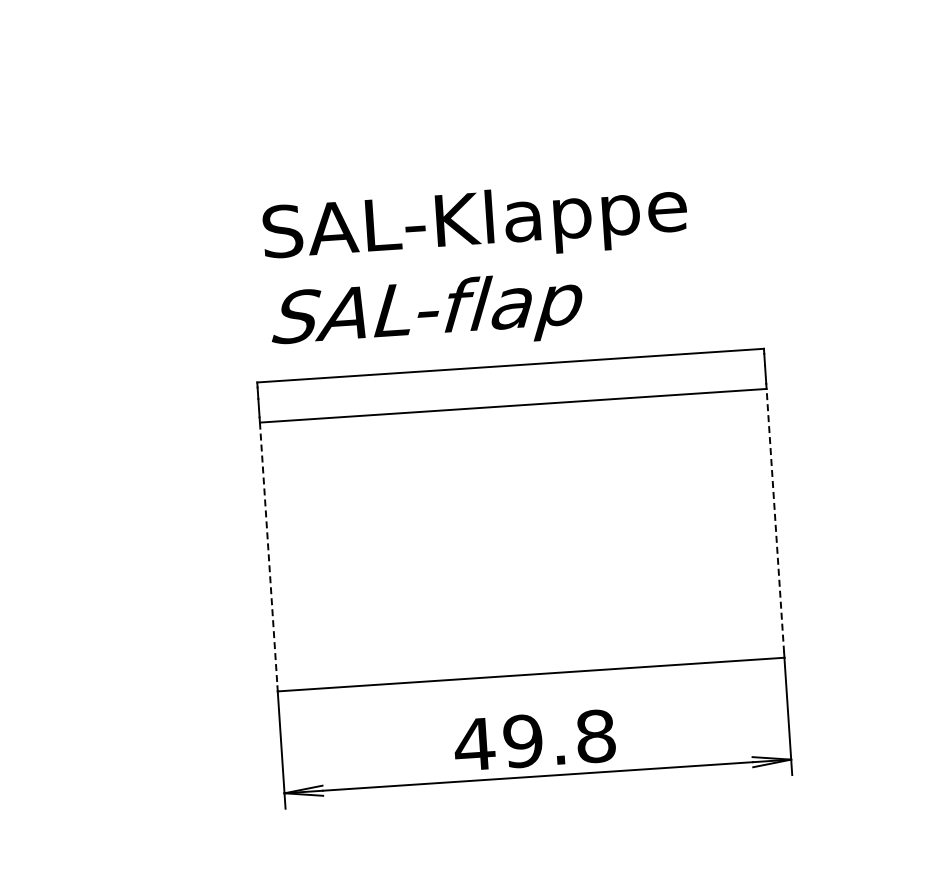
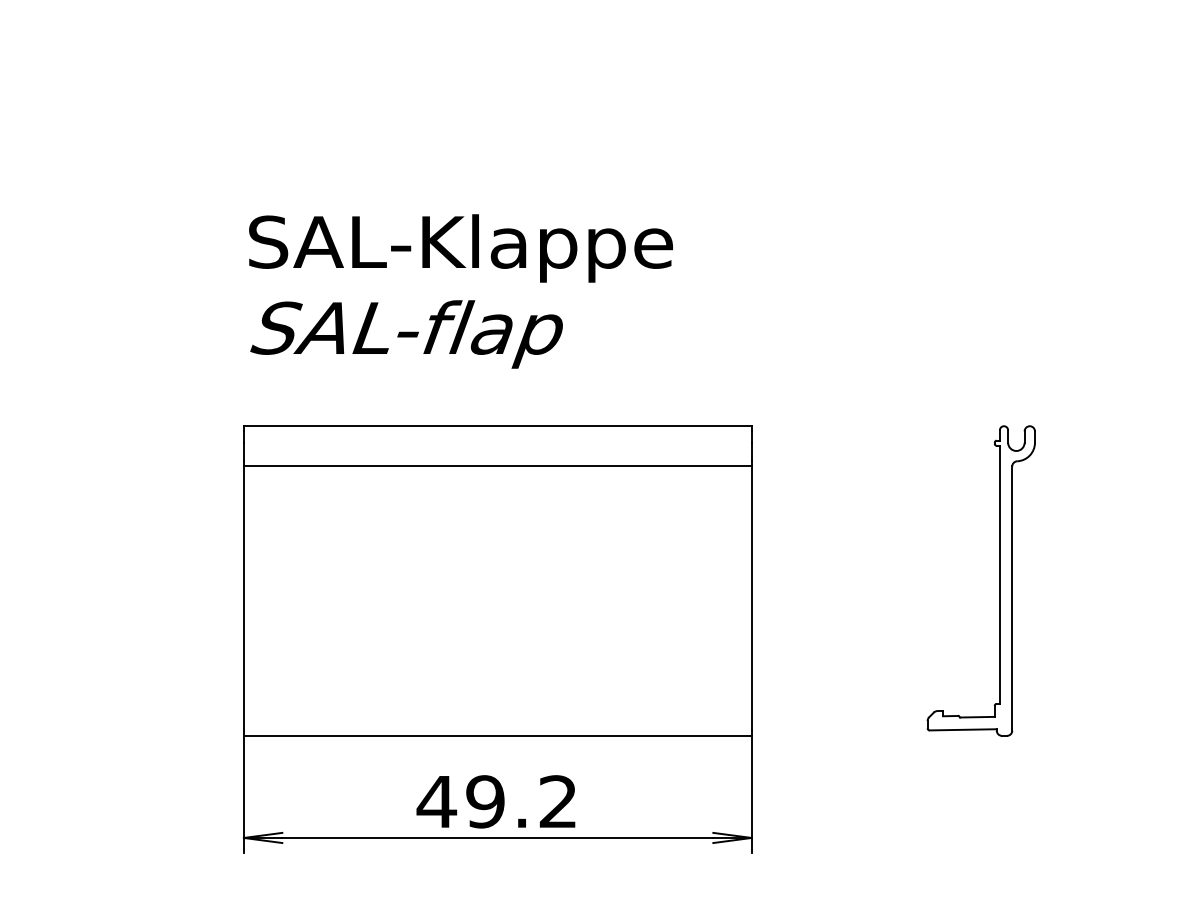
text: (477, 267) -> (460, 291), moved
line: (775, 520) -> (751, 598), dashed -> solid
line: (268, 555) -> (243, 599), dashed -> solid
text: (595, 736) -> (558, 801), 49.8 -> 49.2

